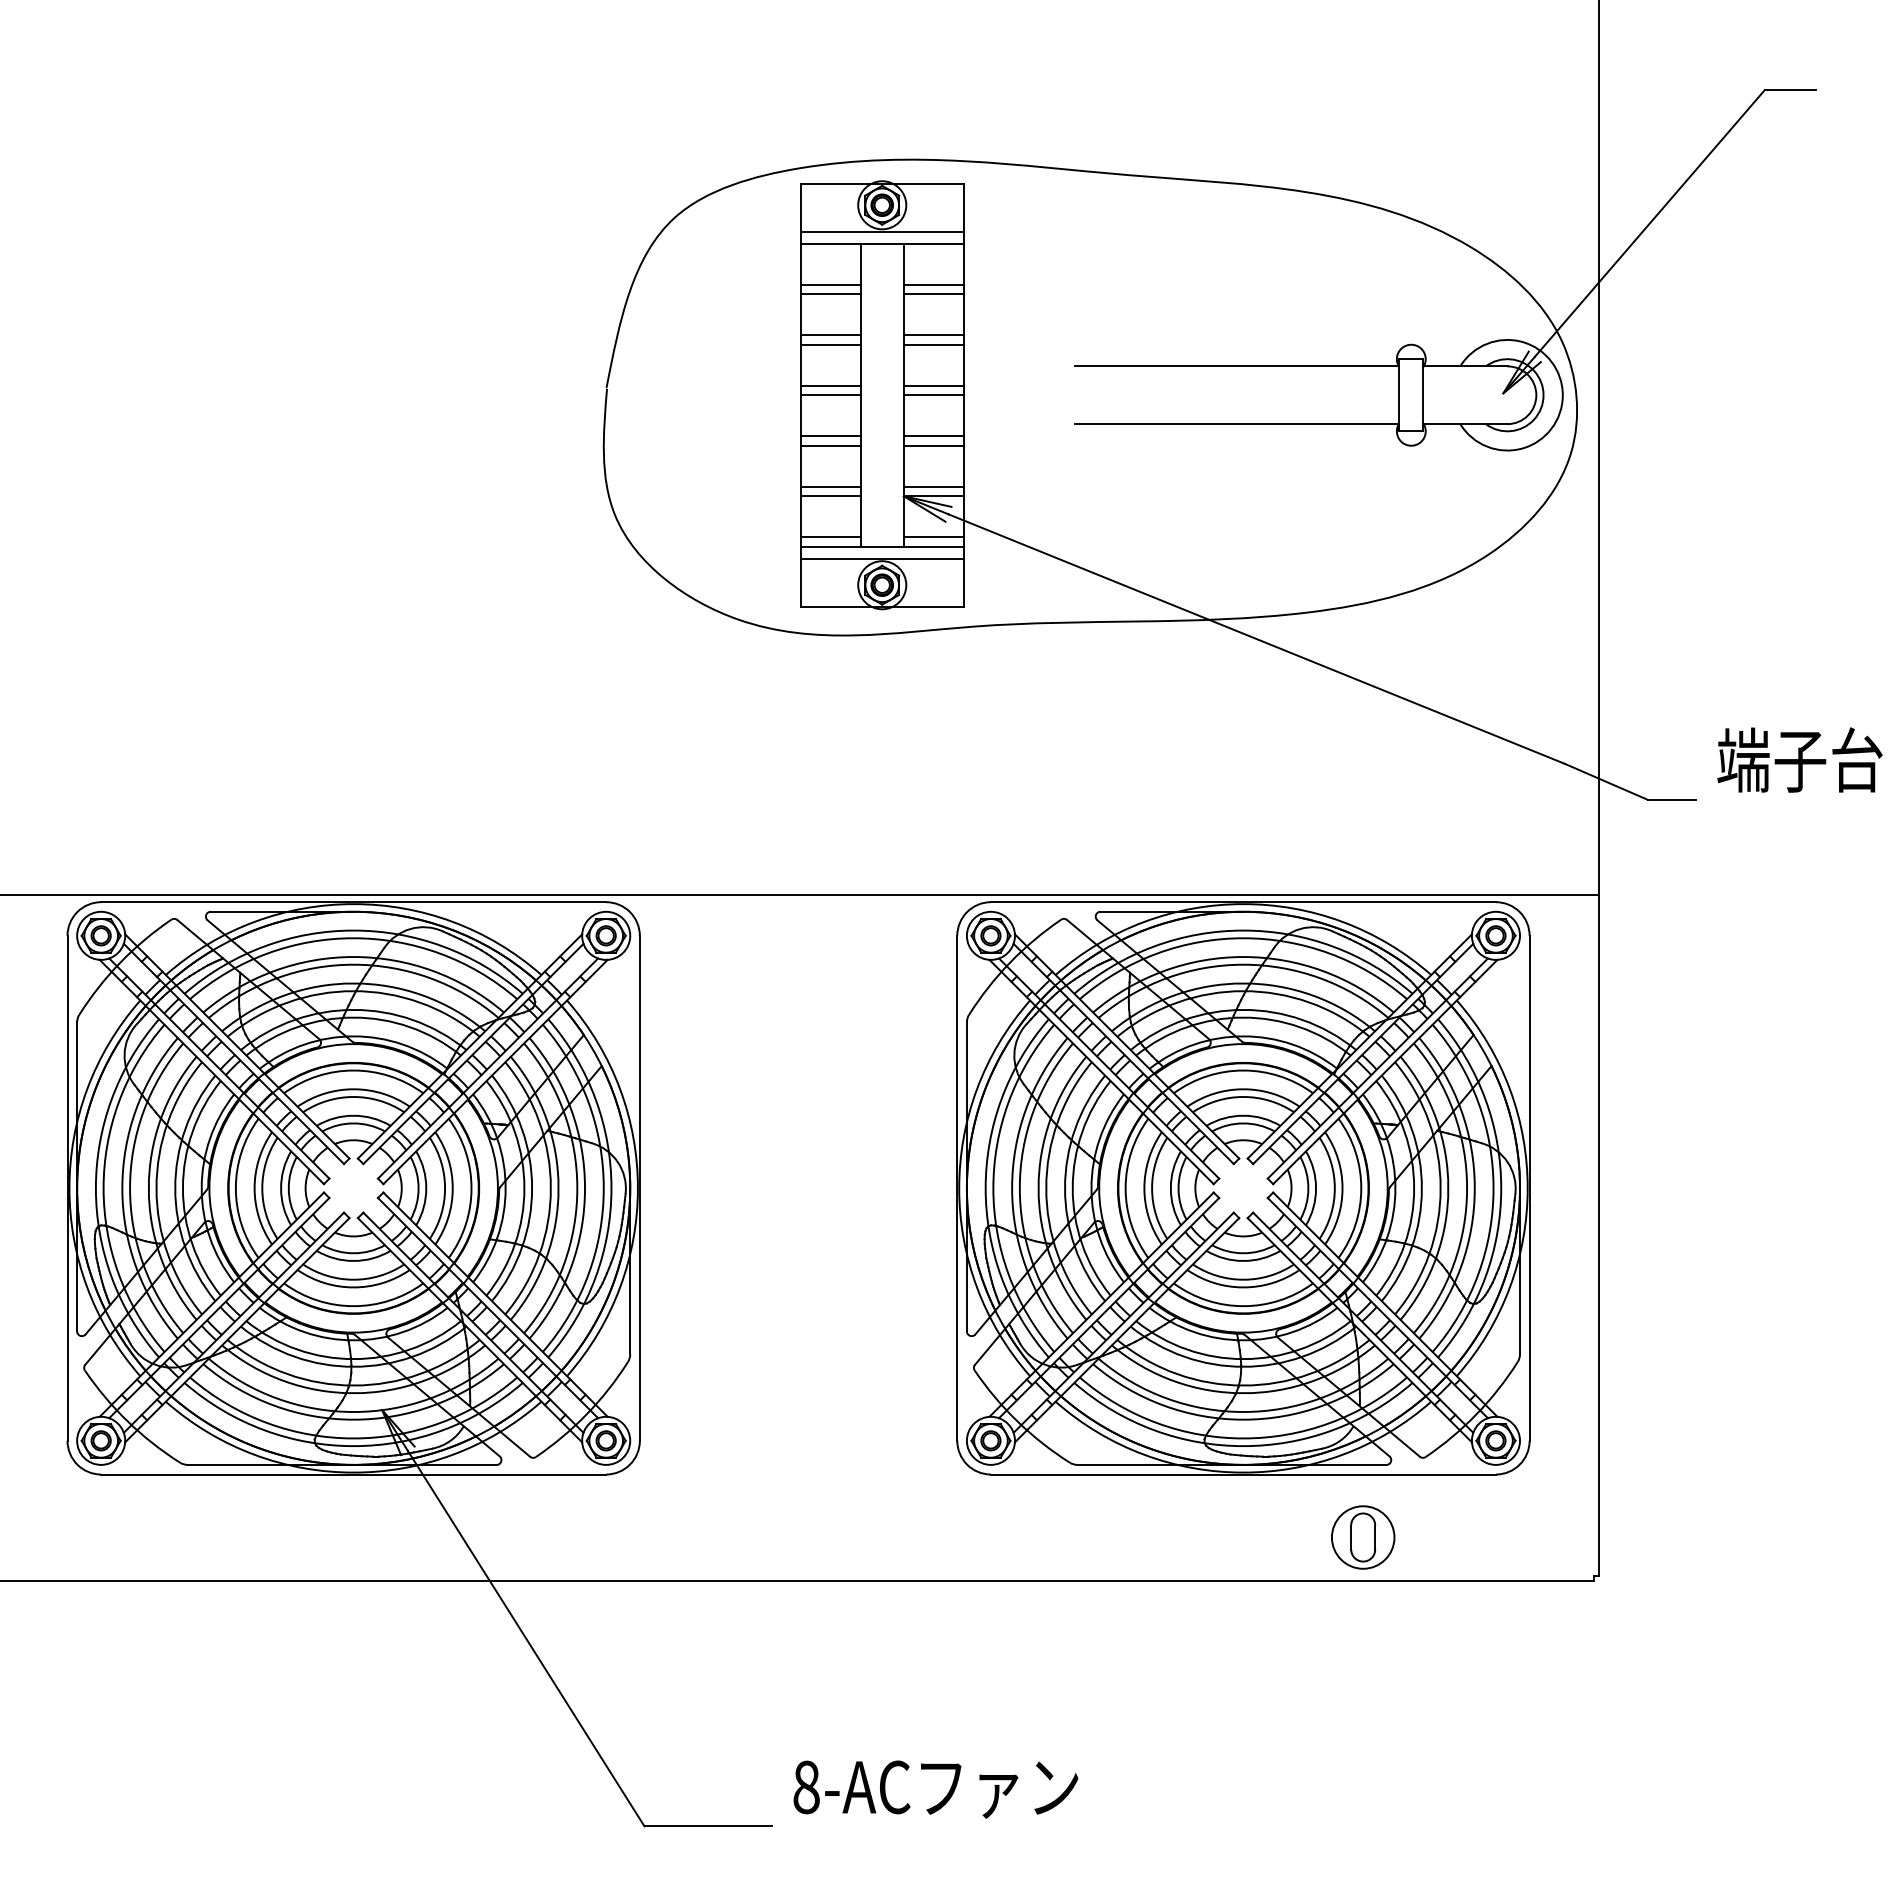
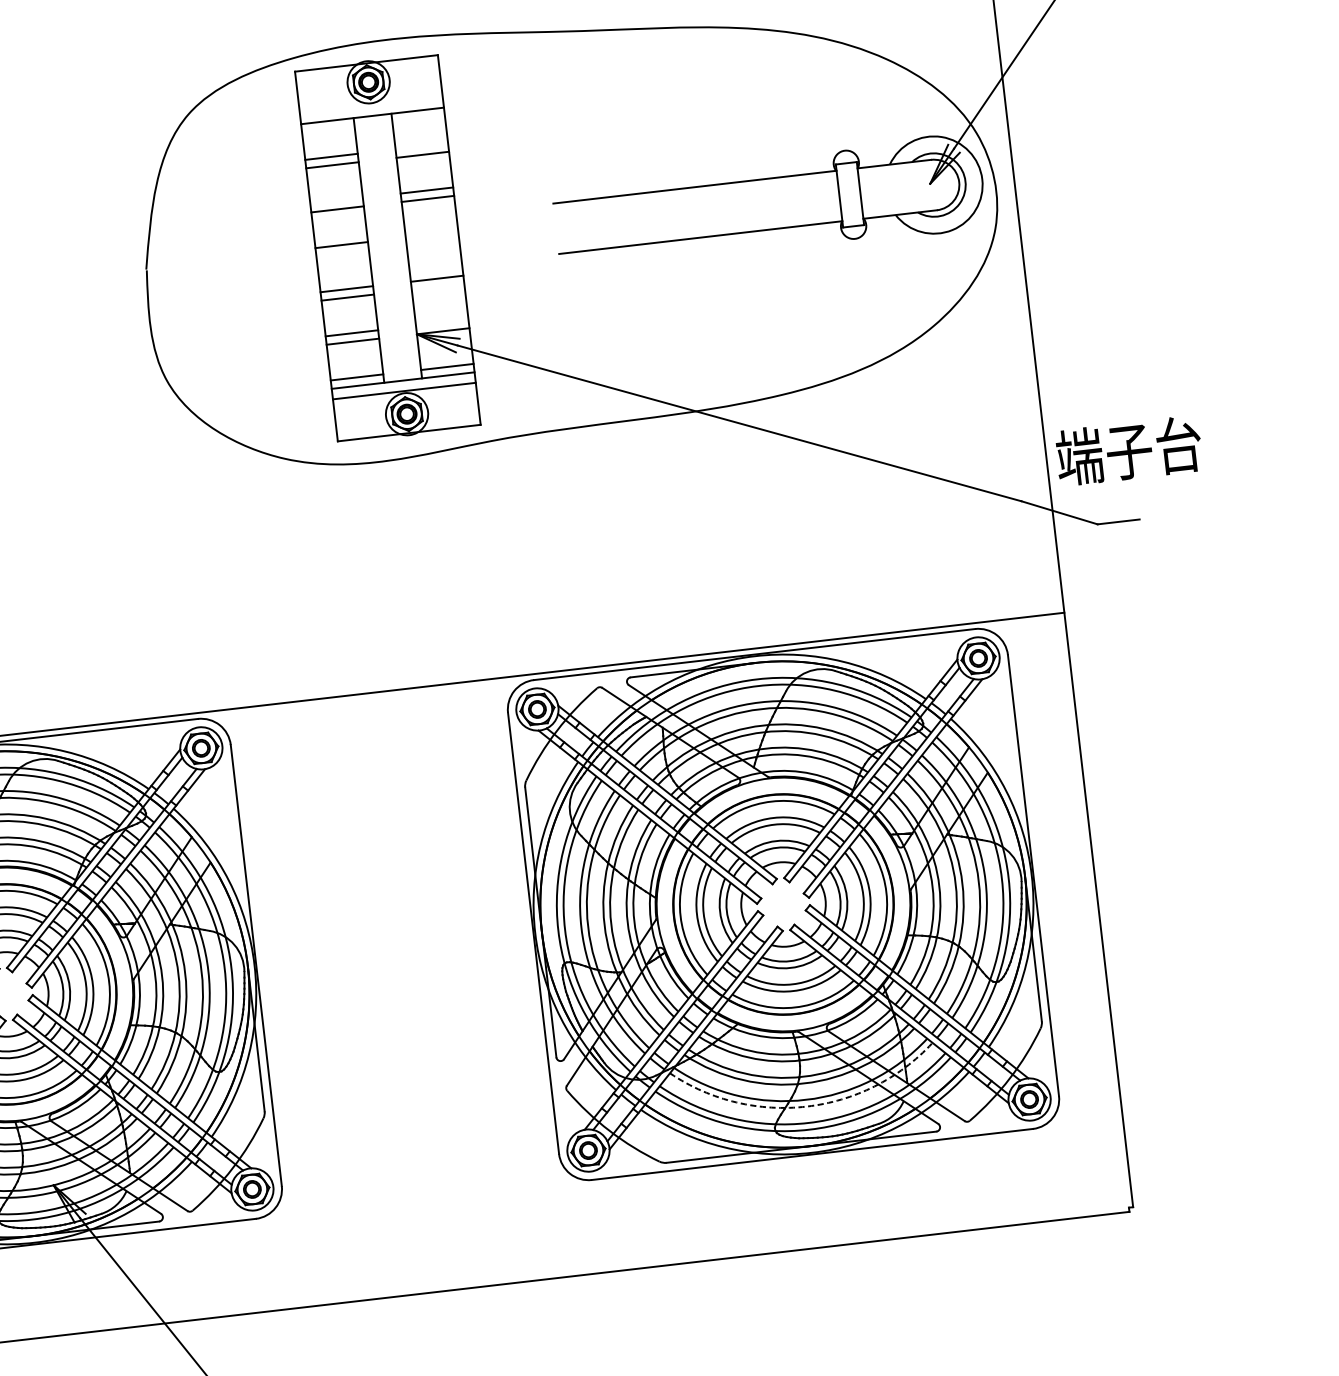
line: (882, 231) -> (371, 105), removed
line: (933, 284) -> (421, 146), removed
line: (830, 335) -> (336, 201), removed
line: (933, 385) -> (431, 234), removed
line: (830, 395) -> (342, 253), removed
line: (933, 395) -> (432, 243), removed
line: (933, 445) -> (437, 286), removed
line: (933, 486) -> (441, 322), removed
text: (1799, 759) -> (1128, 450), moved
arc: (1243, 1419) -> (806, 1106), solid -> dashed
part: (1363, 1537) -> (923, 1197), removed

